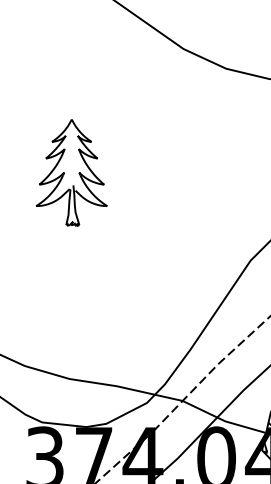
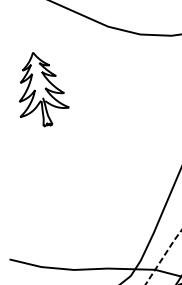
part: (71, 172) -> (40, 89), moved

